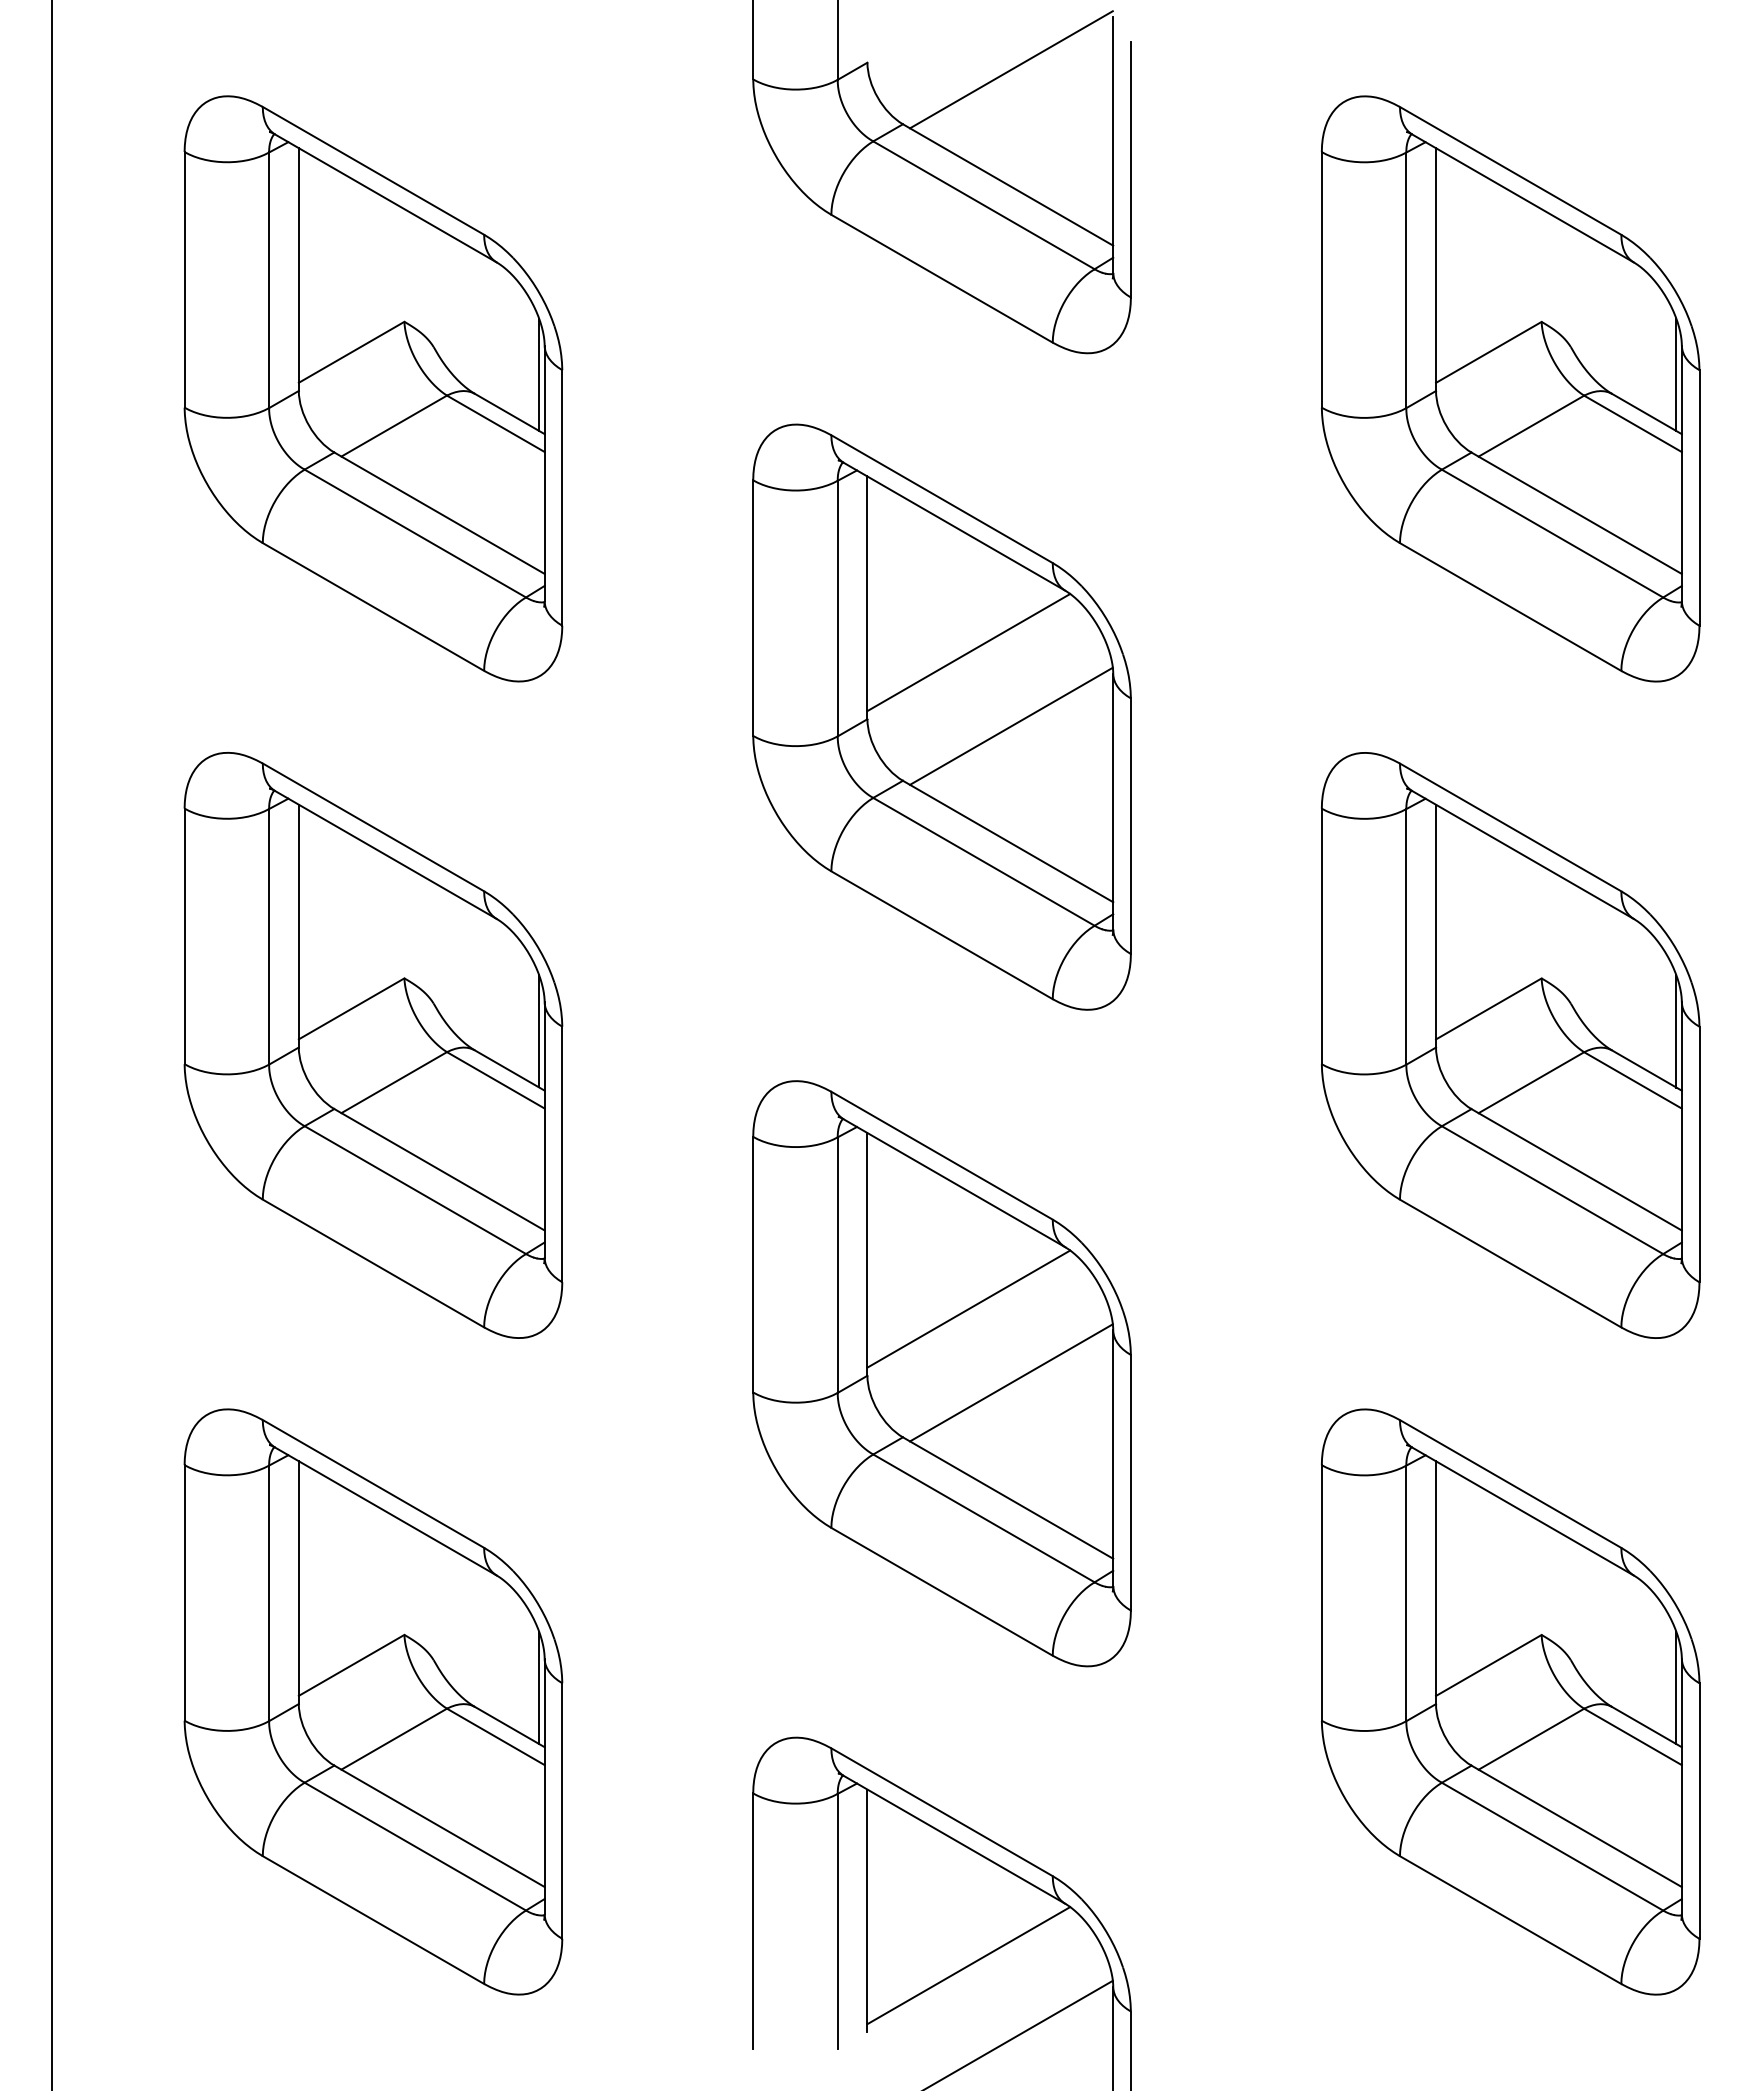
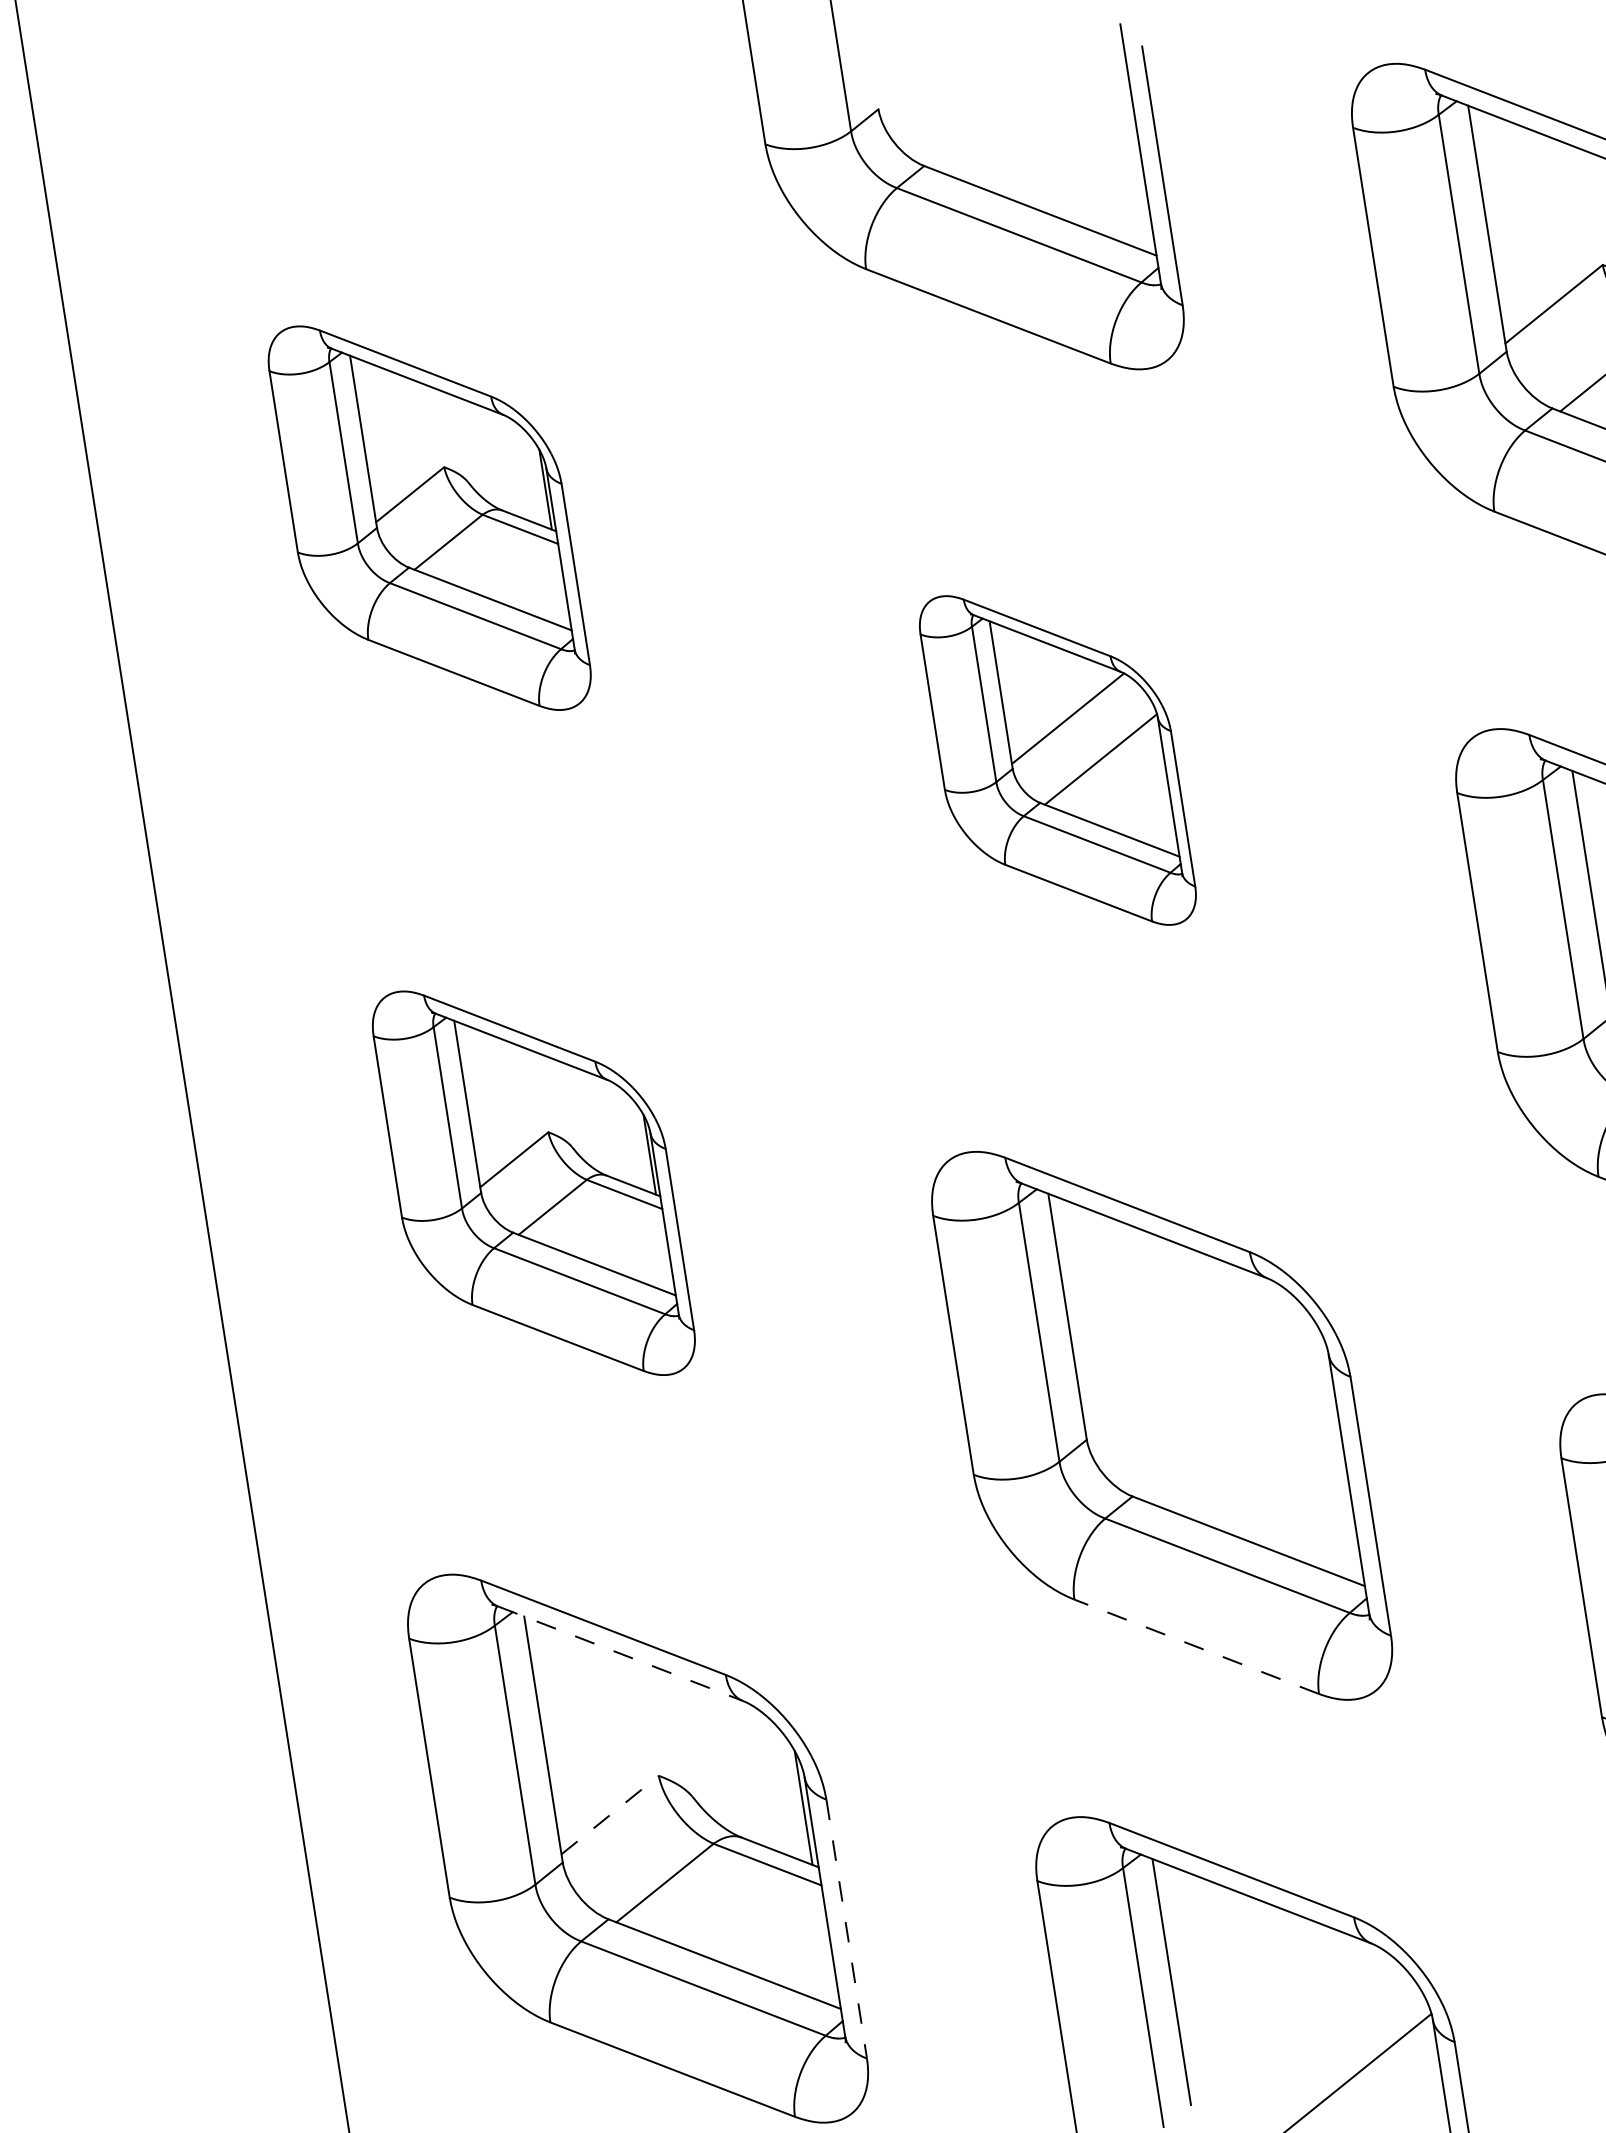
line: (1011, 69) -> (1025, 93), removed
part: (373, 388) -> (429, 517), size x0.7
part: (941, 716) -> (1057, 759), size x0.6
part: (373, 1044) -> (533, 1182), size x0.7
line: (968, 1308) -> (1178, 1355), removed
line: (1011, 1382) -> (1233, 1423), removed
line: (385, 1511) -> (620, 1653), solid -> dashed
line: (942, 1591) -> (1197, 1646), solid -> dashed
line: (351, 1665) -> (610, 1815), solid -> dashed
line: (562, 1811) -> (846, 1929), solid -> dashed
line: (968, 1965) -> (1282, 2021), removed

